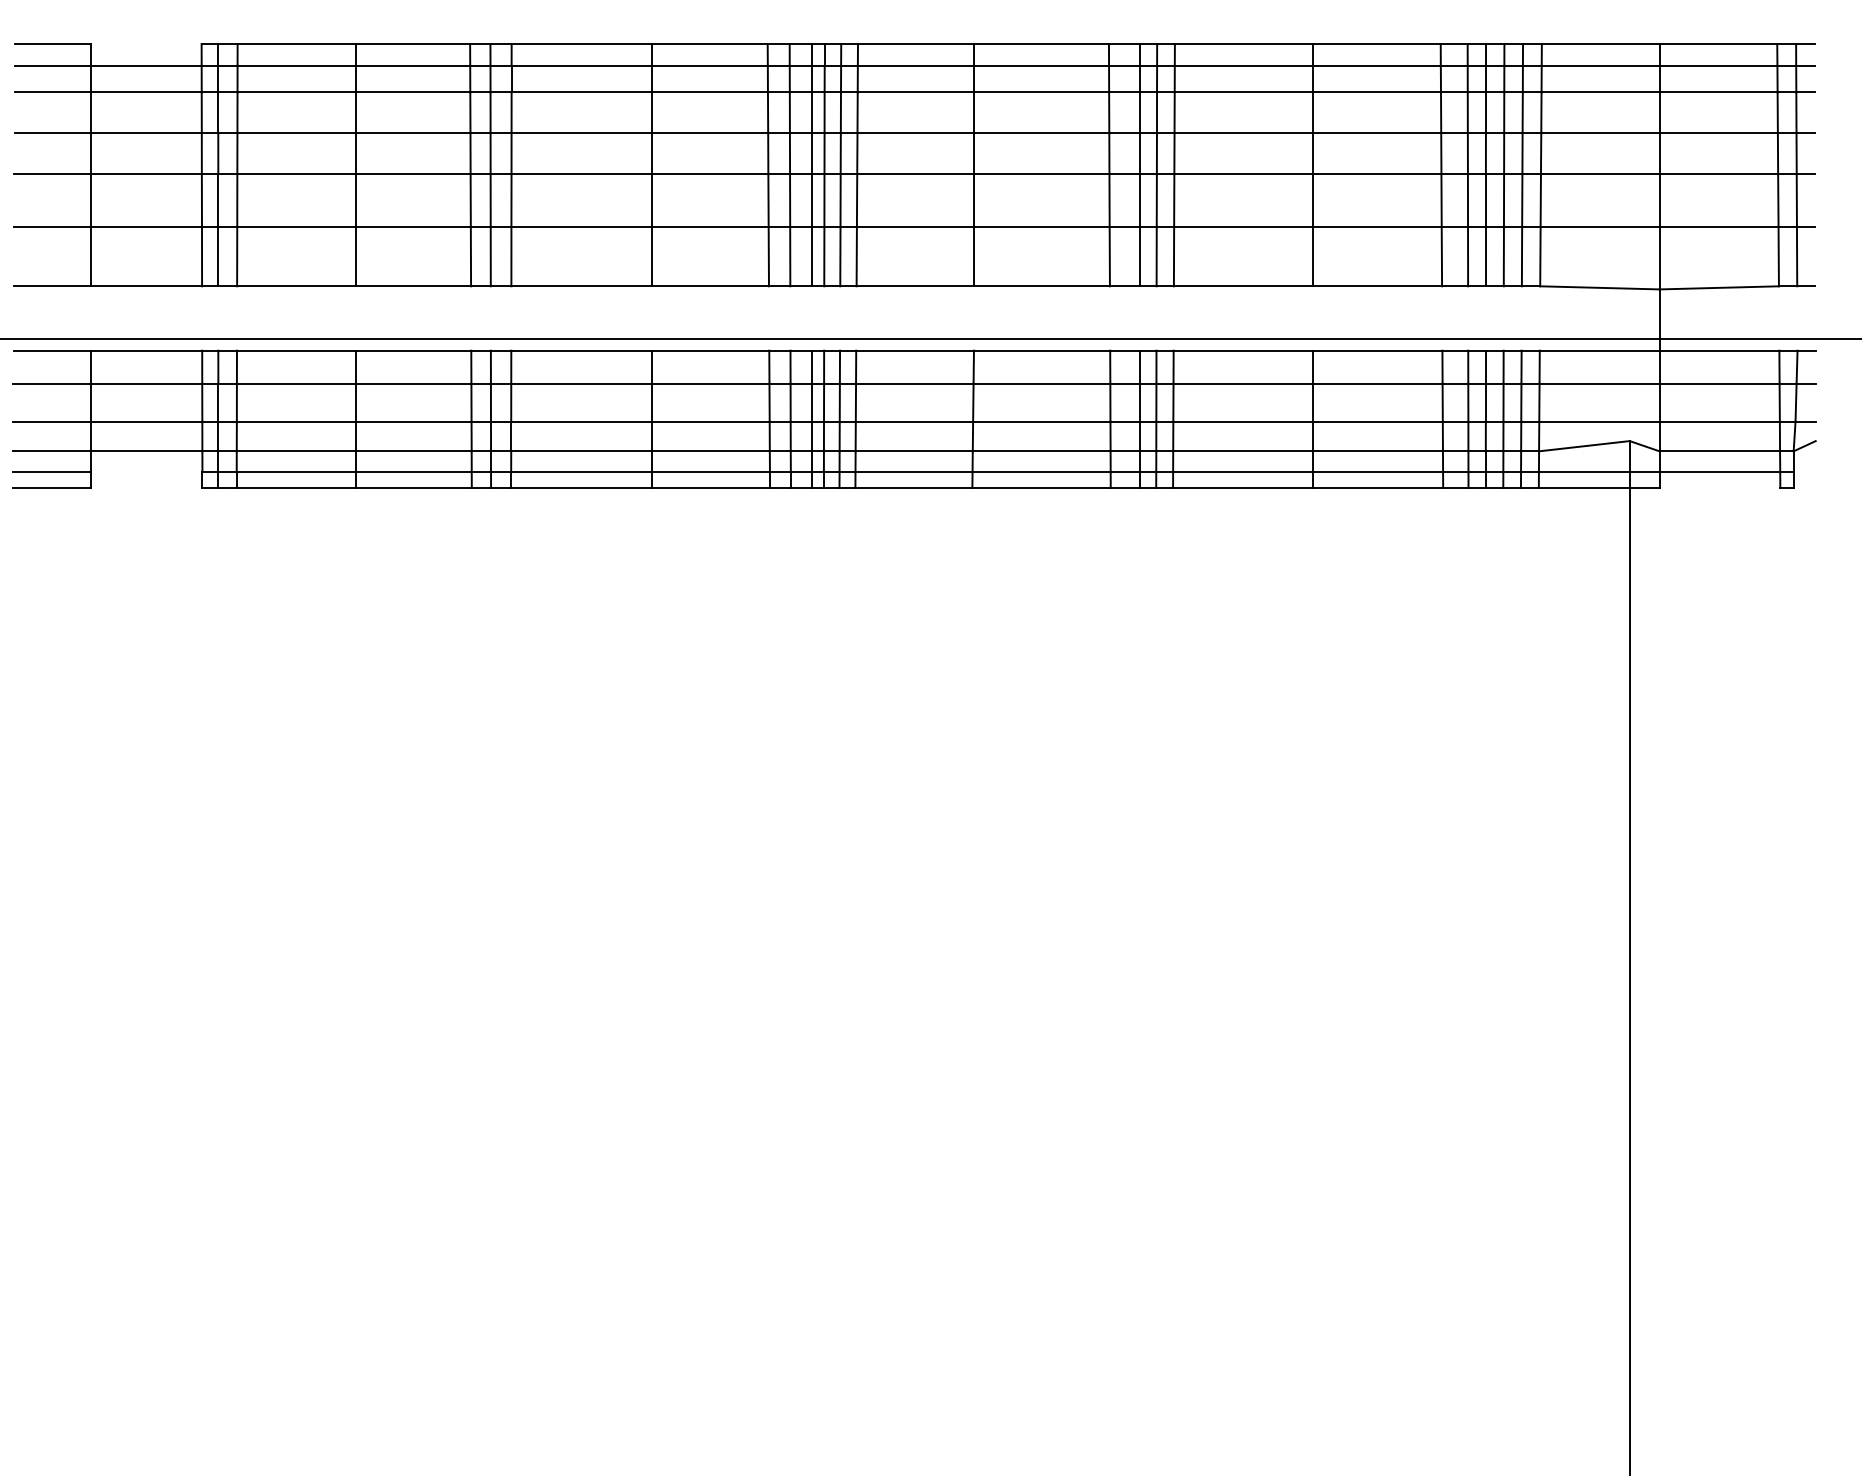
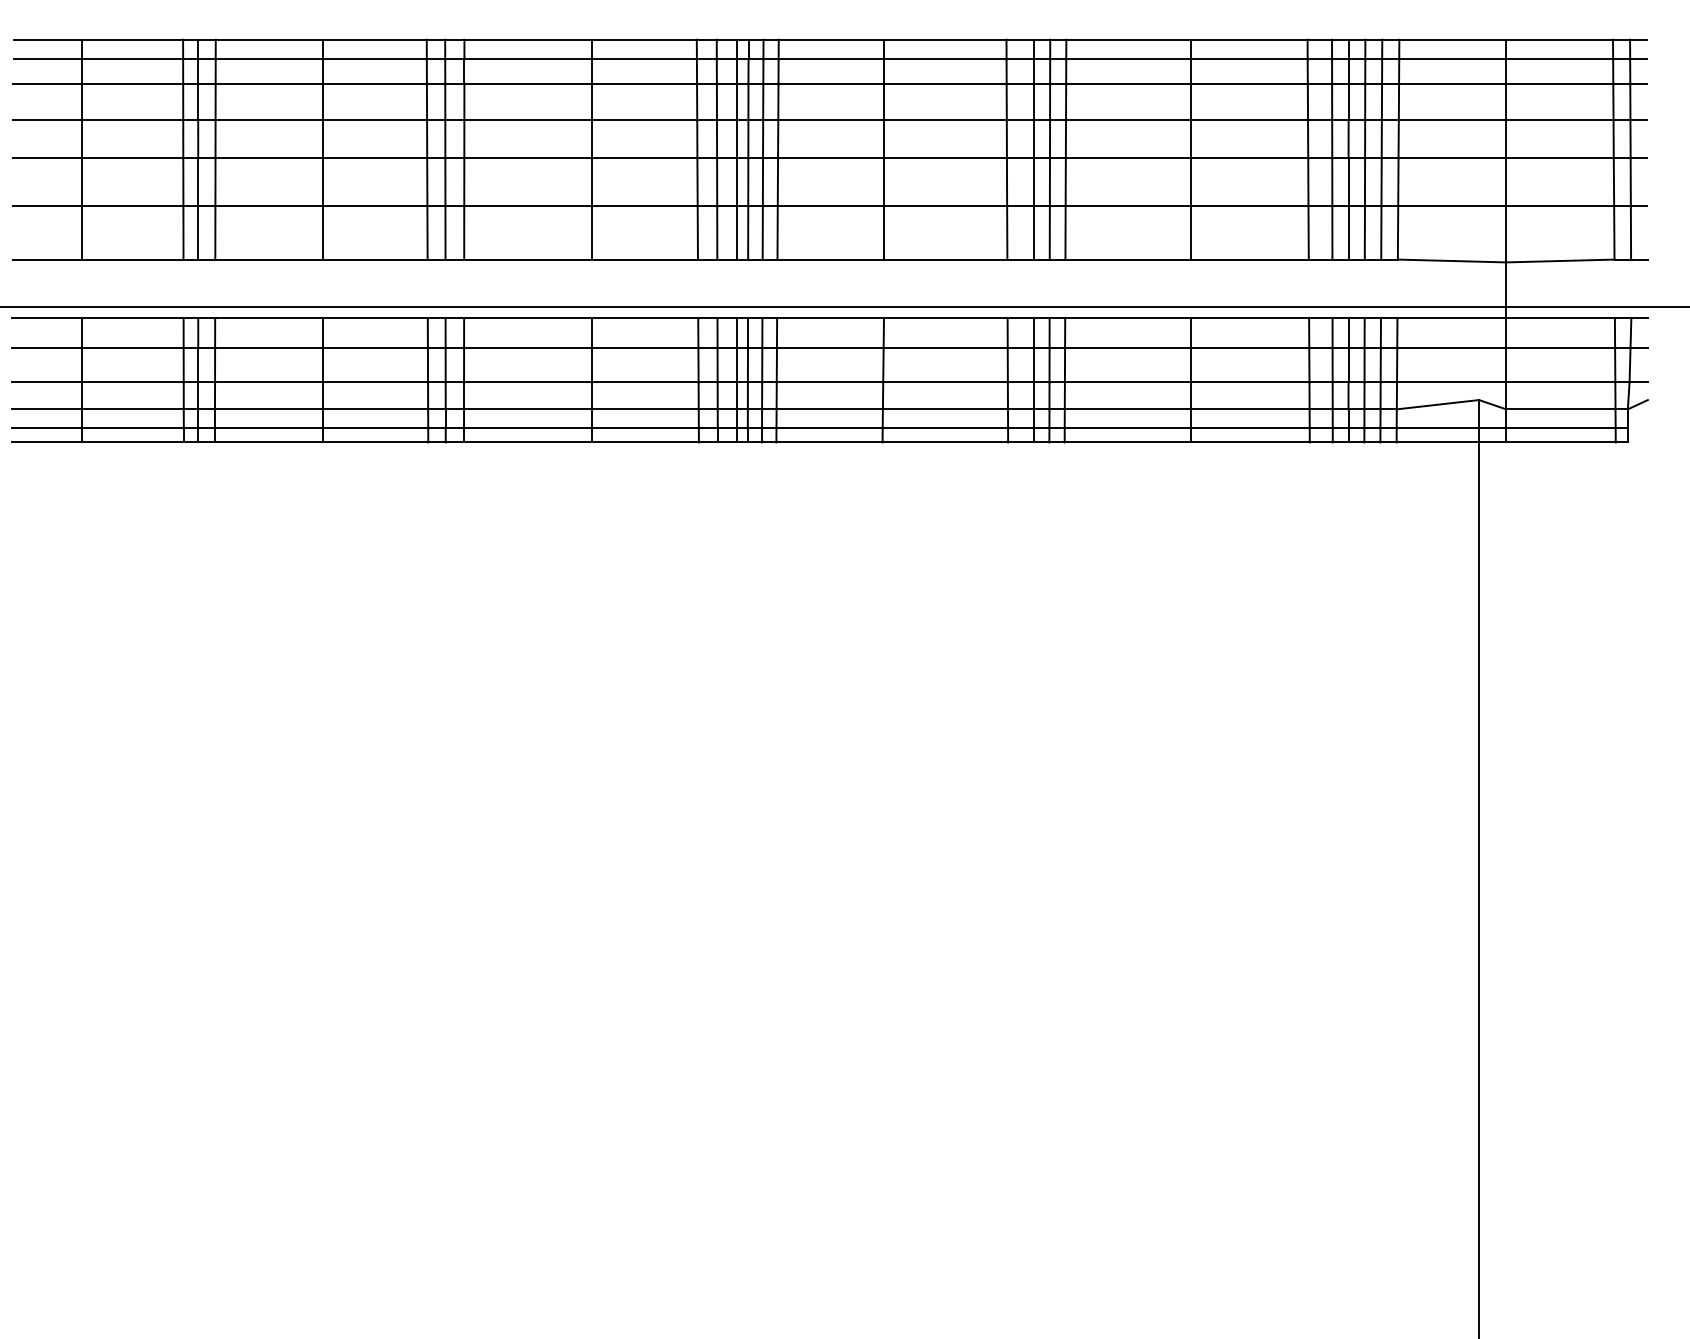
line: (145, 44) -> (132, 40), added
line: (146, 472) -> (133, 428), added
line: (146, 487) -> (133, 442), added
line: (1719, 487) -> (1560, 442), added

